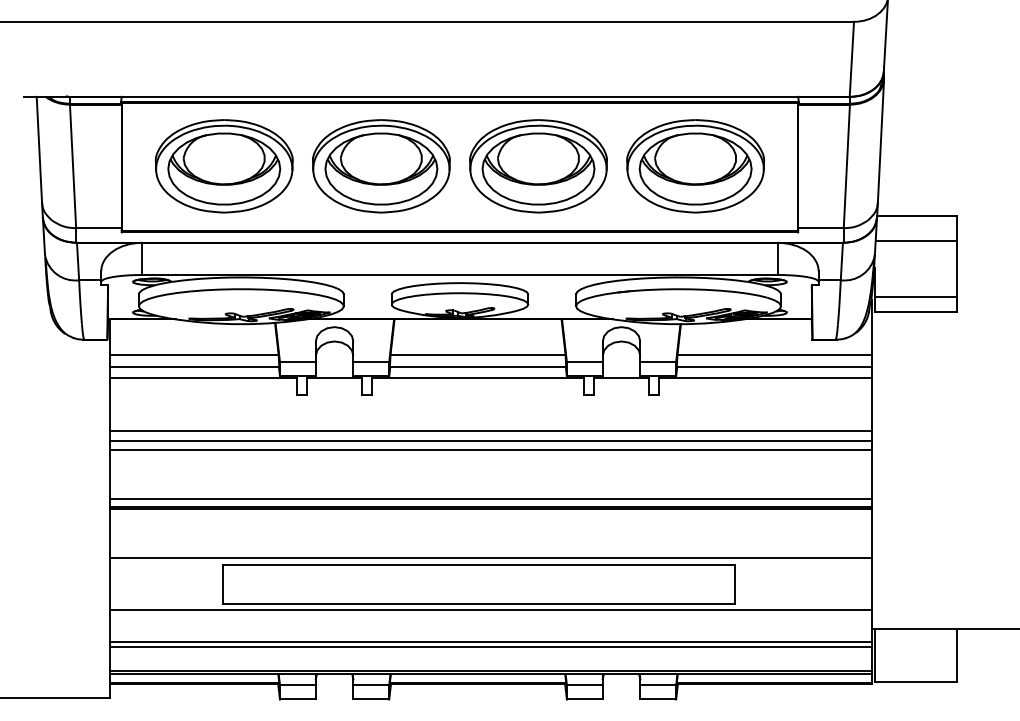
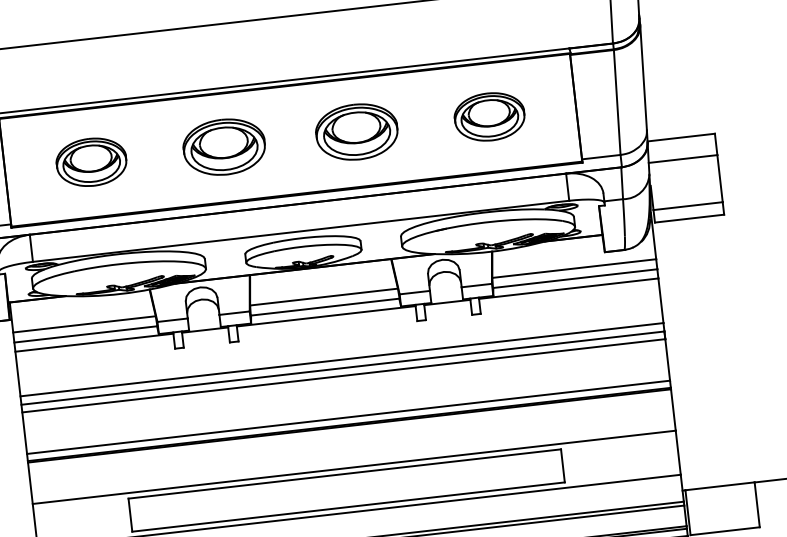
part: (223, 166) -> (91, 162), size x0.6
part: (381, 166) -> (224, 147), size x0.7
part: (538, 166) -> (356, 132), size x0.7
part: (695, 166) -> (489, 117), size x0.6

